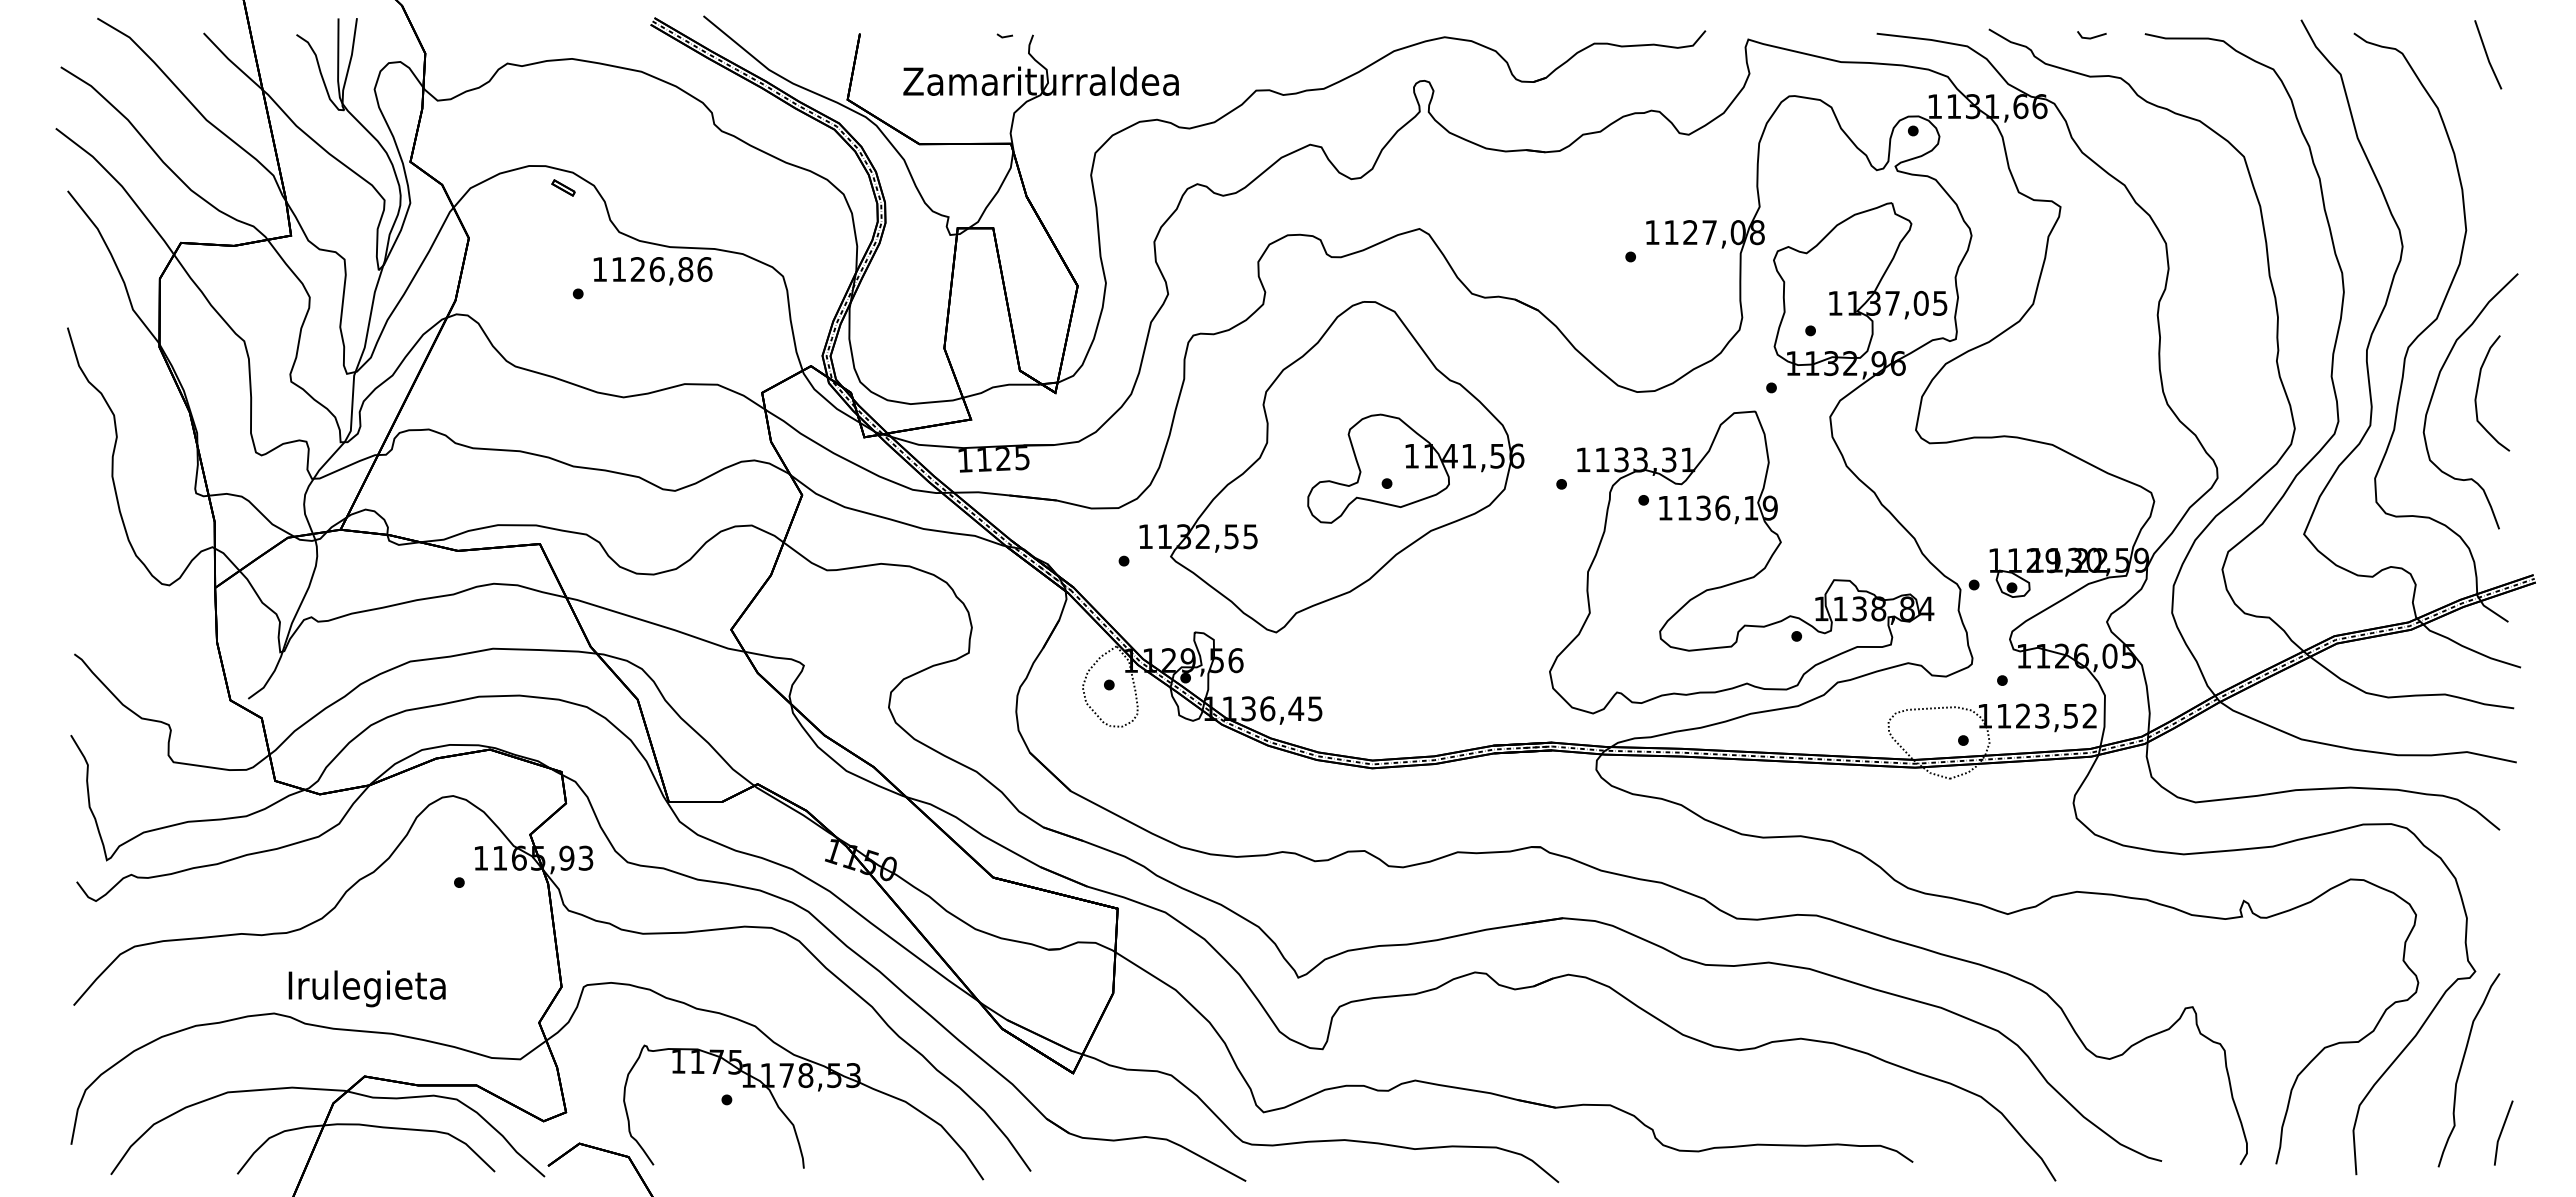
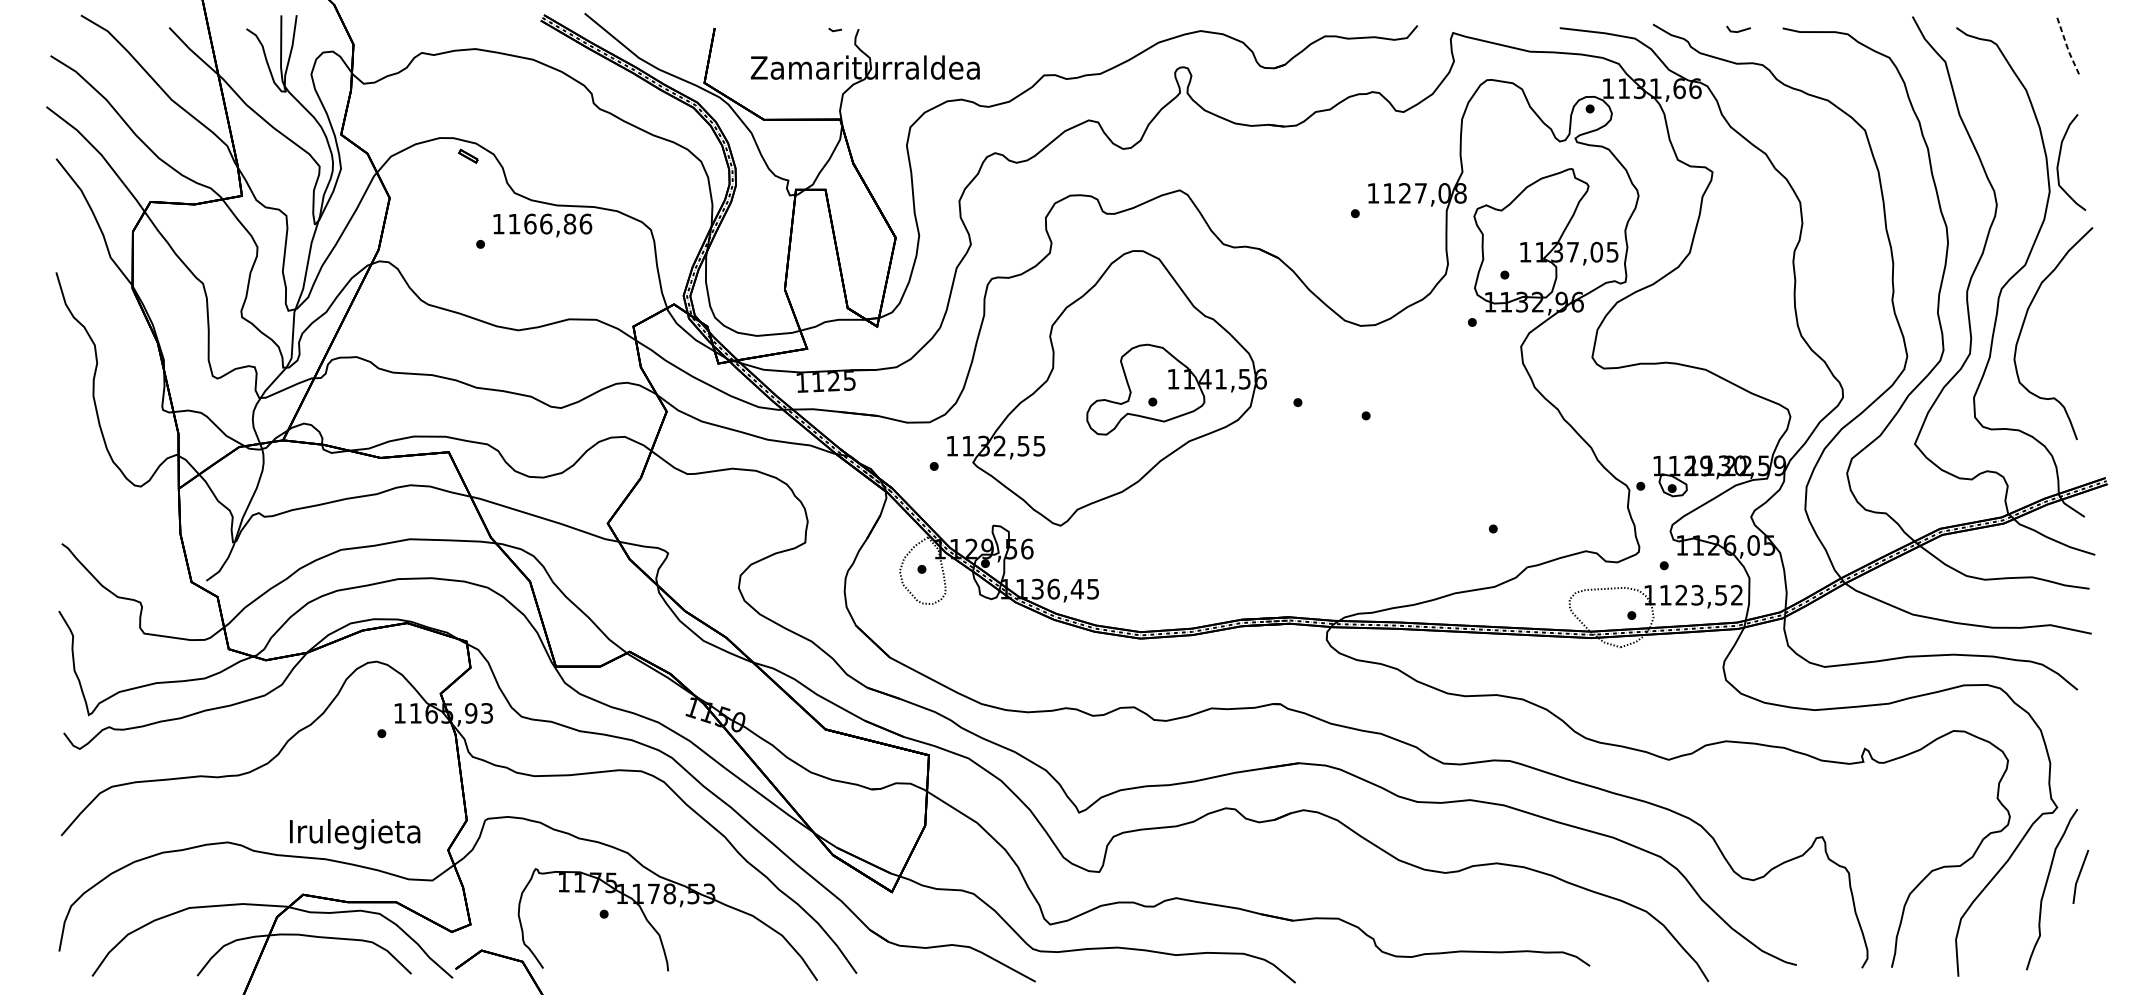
line: (2487, 55) -> (2067, 46), solid -> dashed
text: (637, 269) -> (529, 224), 1126,86 -> 1166,86
curve: (2478, 389) -> (2059, 159), moved
part: (1741, 562) -> (1447, 467), removed
text: (366, 988) -> (354, 834), moved
line: (2502, 1132) -> (2079, 876), moved

